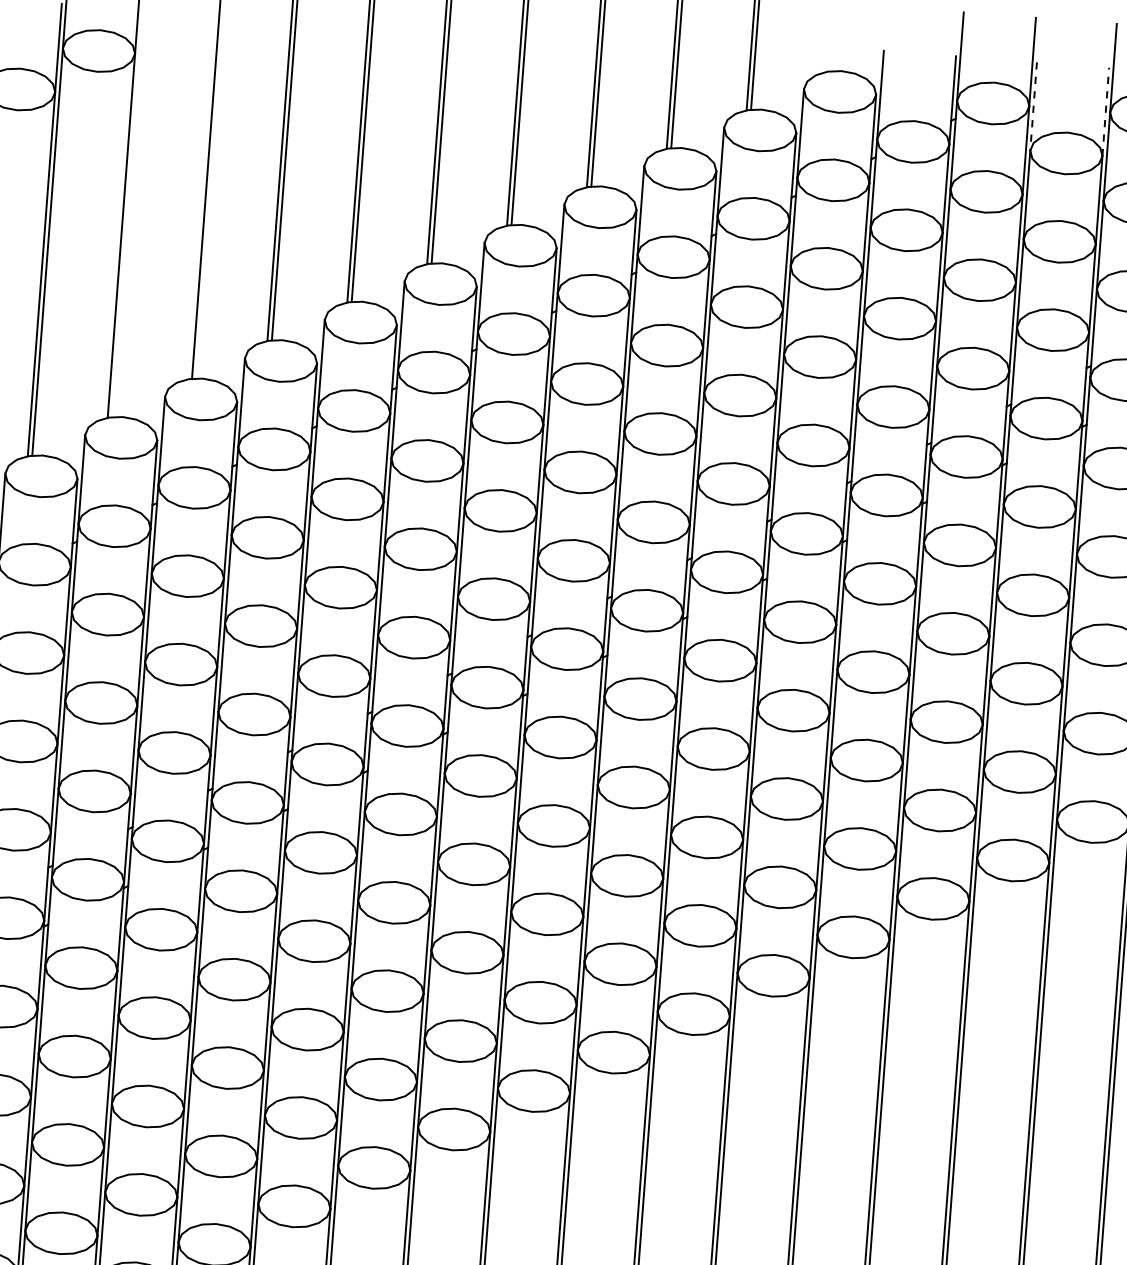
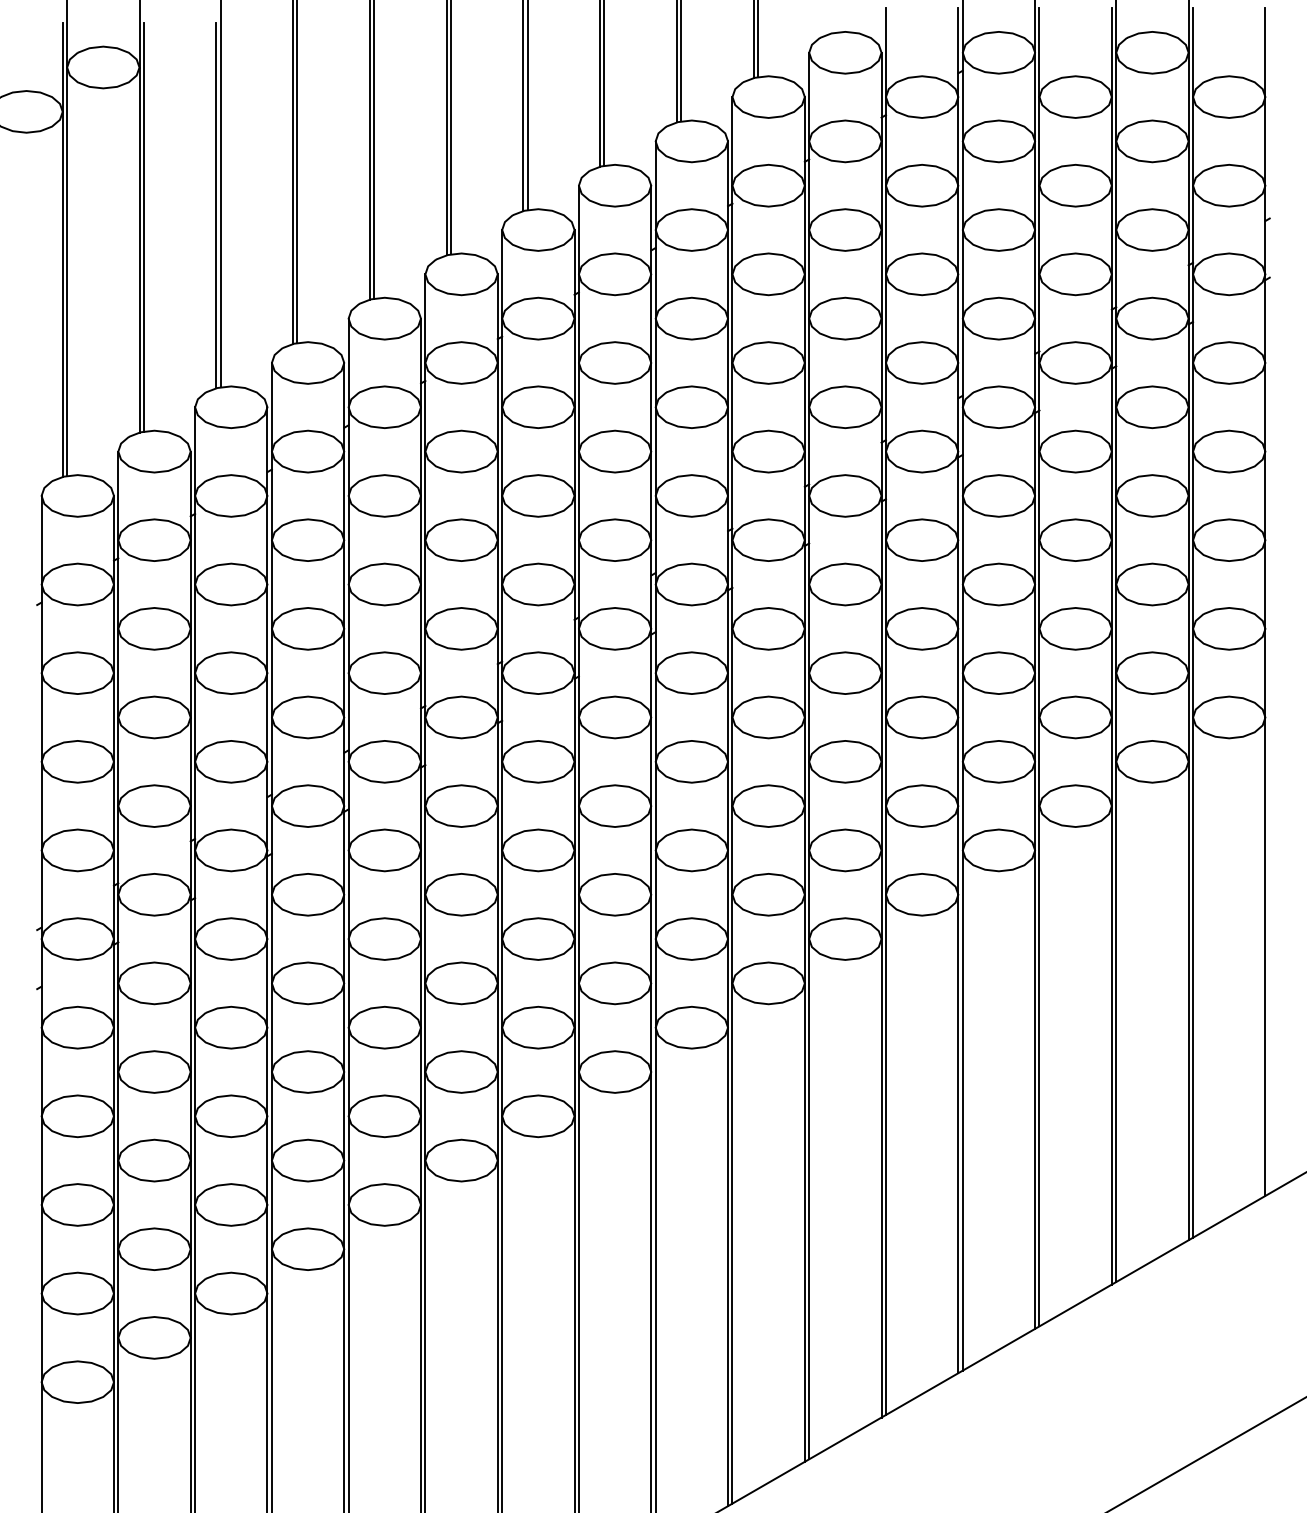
line: (1033, 107) -> (1039, 53), dashed -> solid
line: (1105, 111) -> (1111, 52), dashed -> solid
line: (201, 197) -> (216, 205), added
line: (127, 213) -> (143, 227), added

